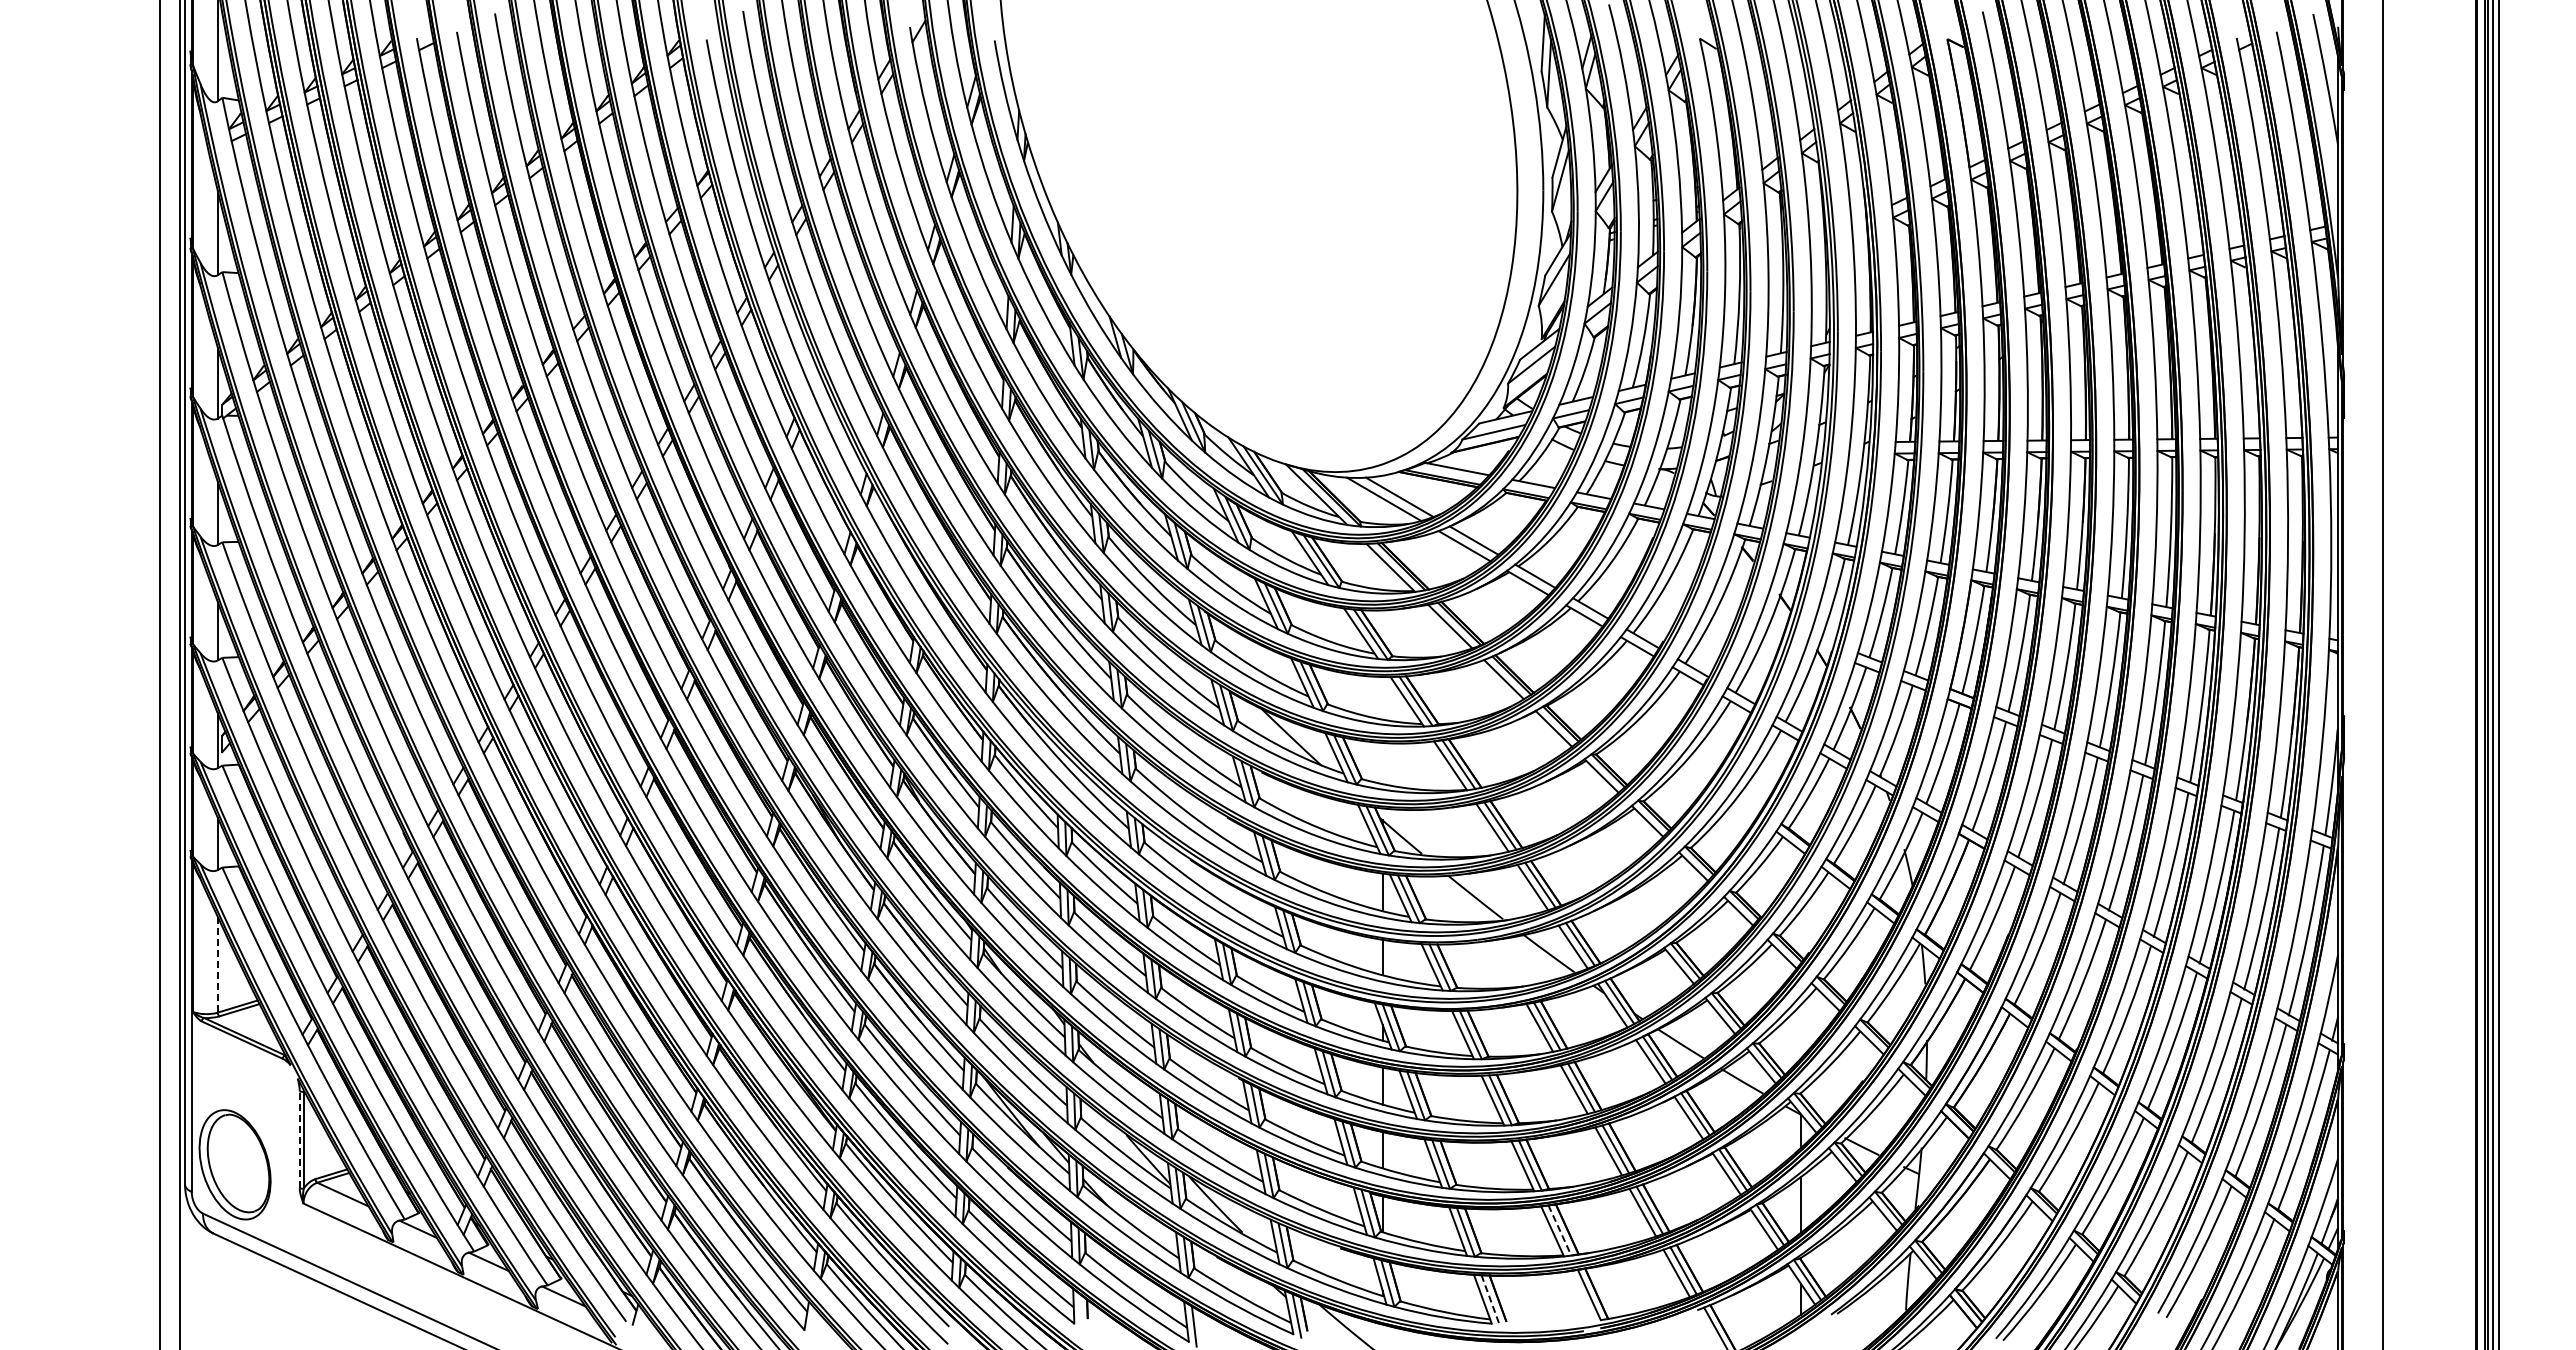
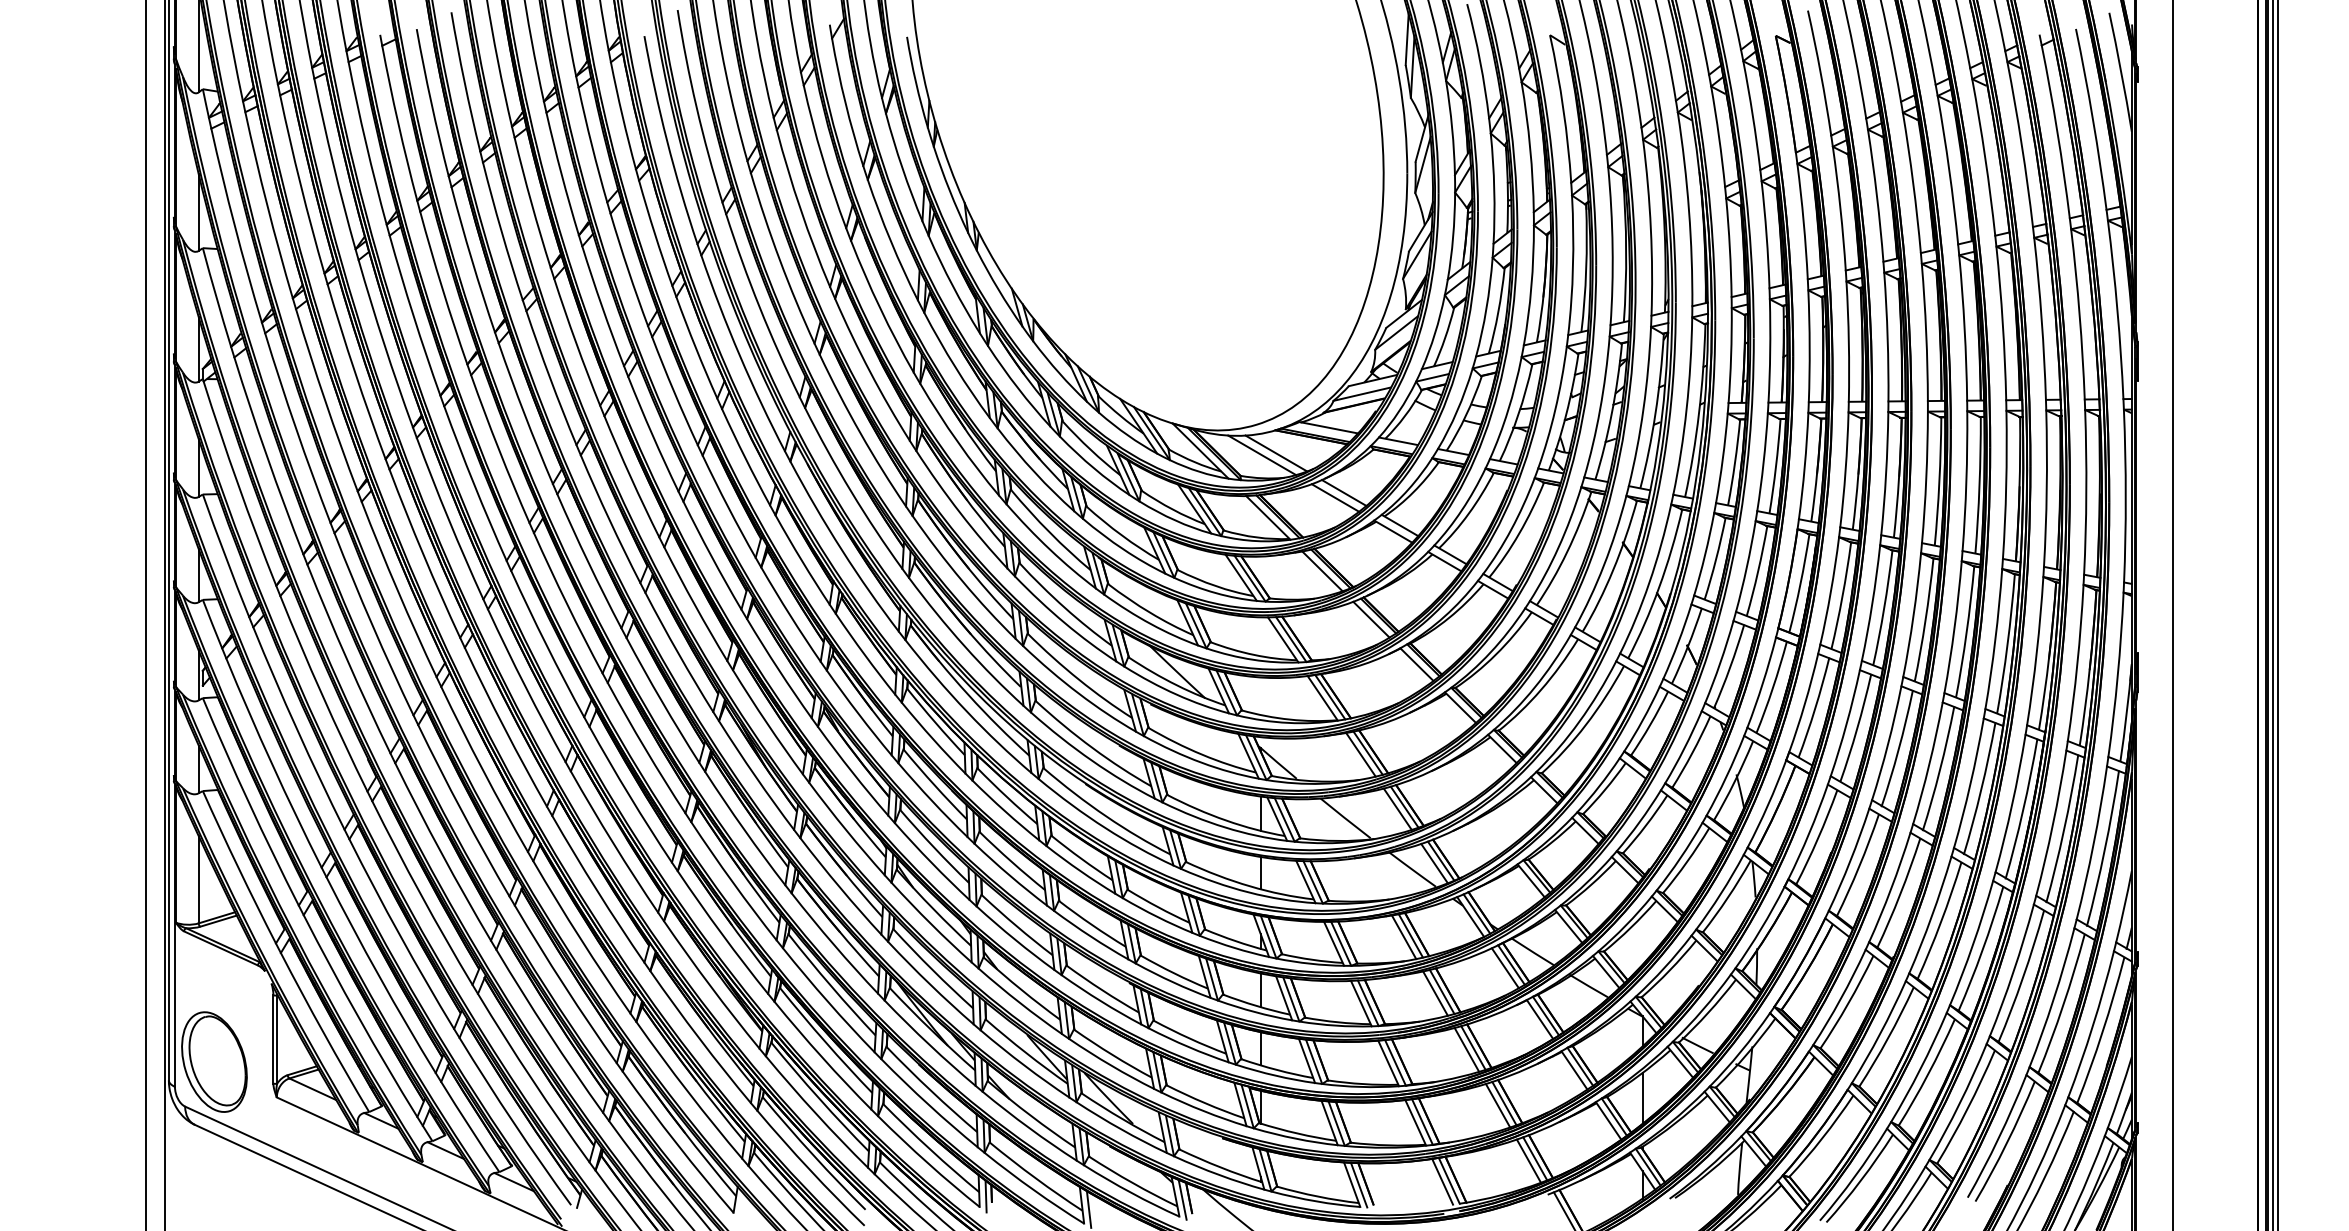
line: (217, 964) -> (198, 879), dashed -> solid
line: (299, 1139) -> (273, 1039), dashed -> solid
line: (1559, 1230) -> (1422, 1122), dashed -> solid
line: (1581, 1295) -> (1442, 1181), added
line: (1490, 1300) -> (1359, 1185), dashed -> solid
line: (1080, 1311) -> (985, 1195), added

